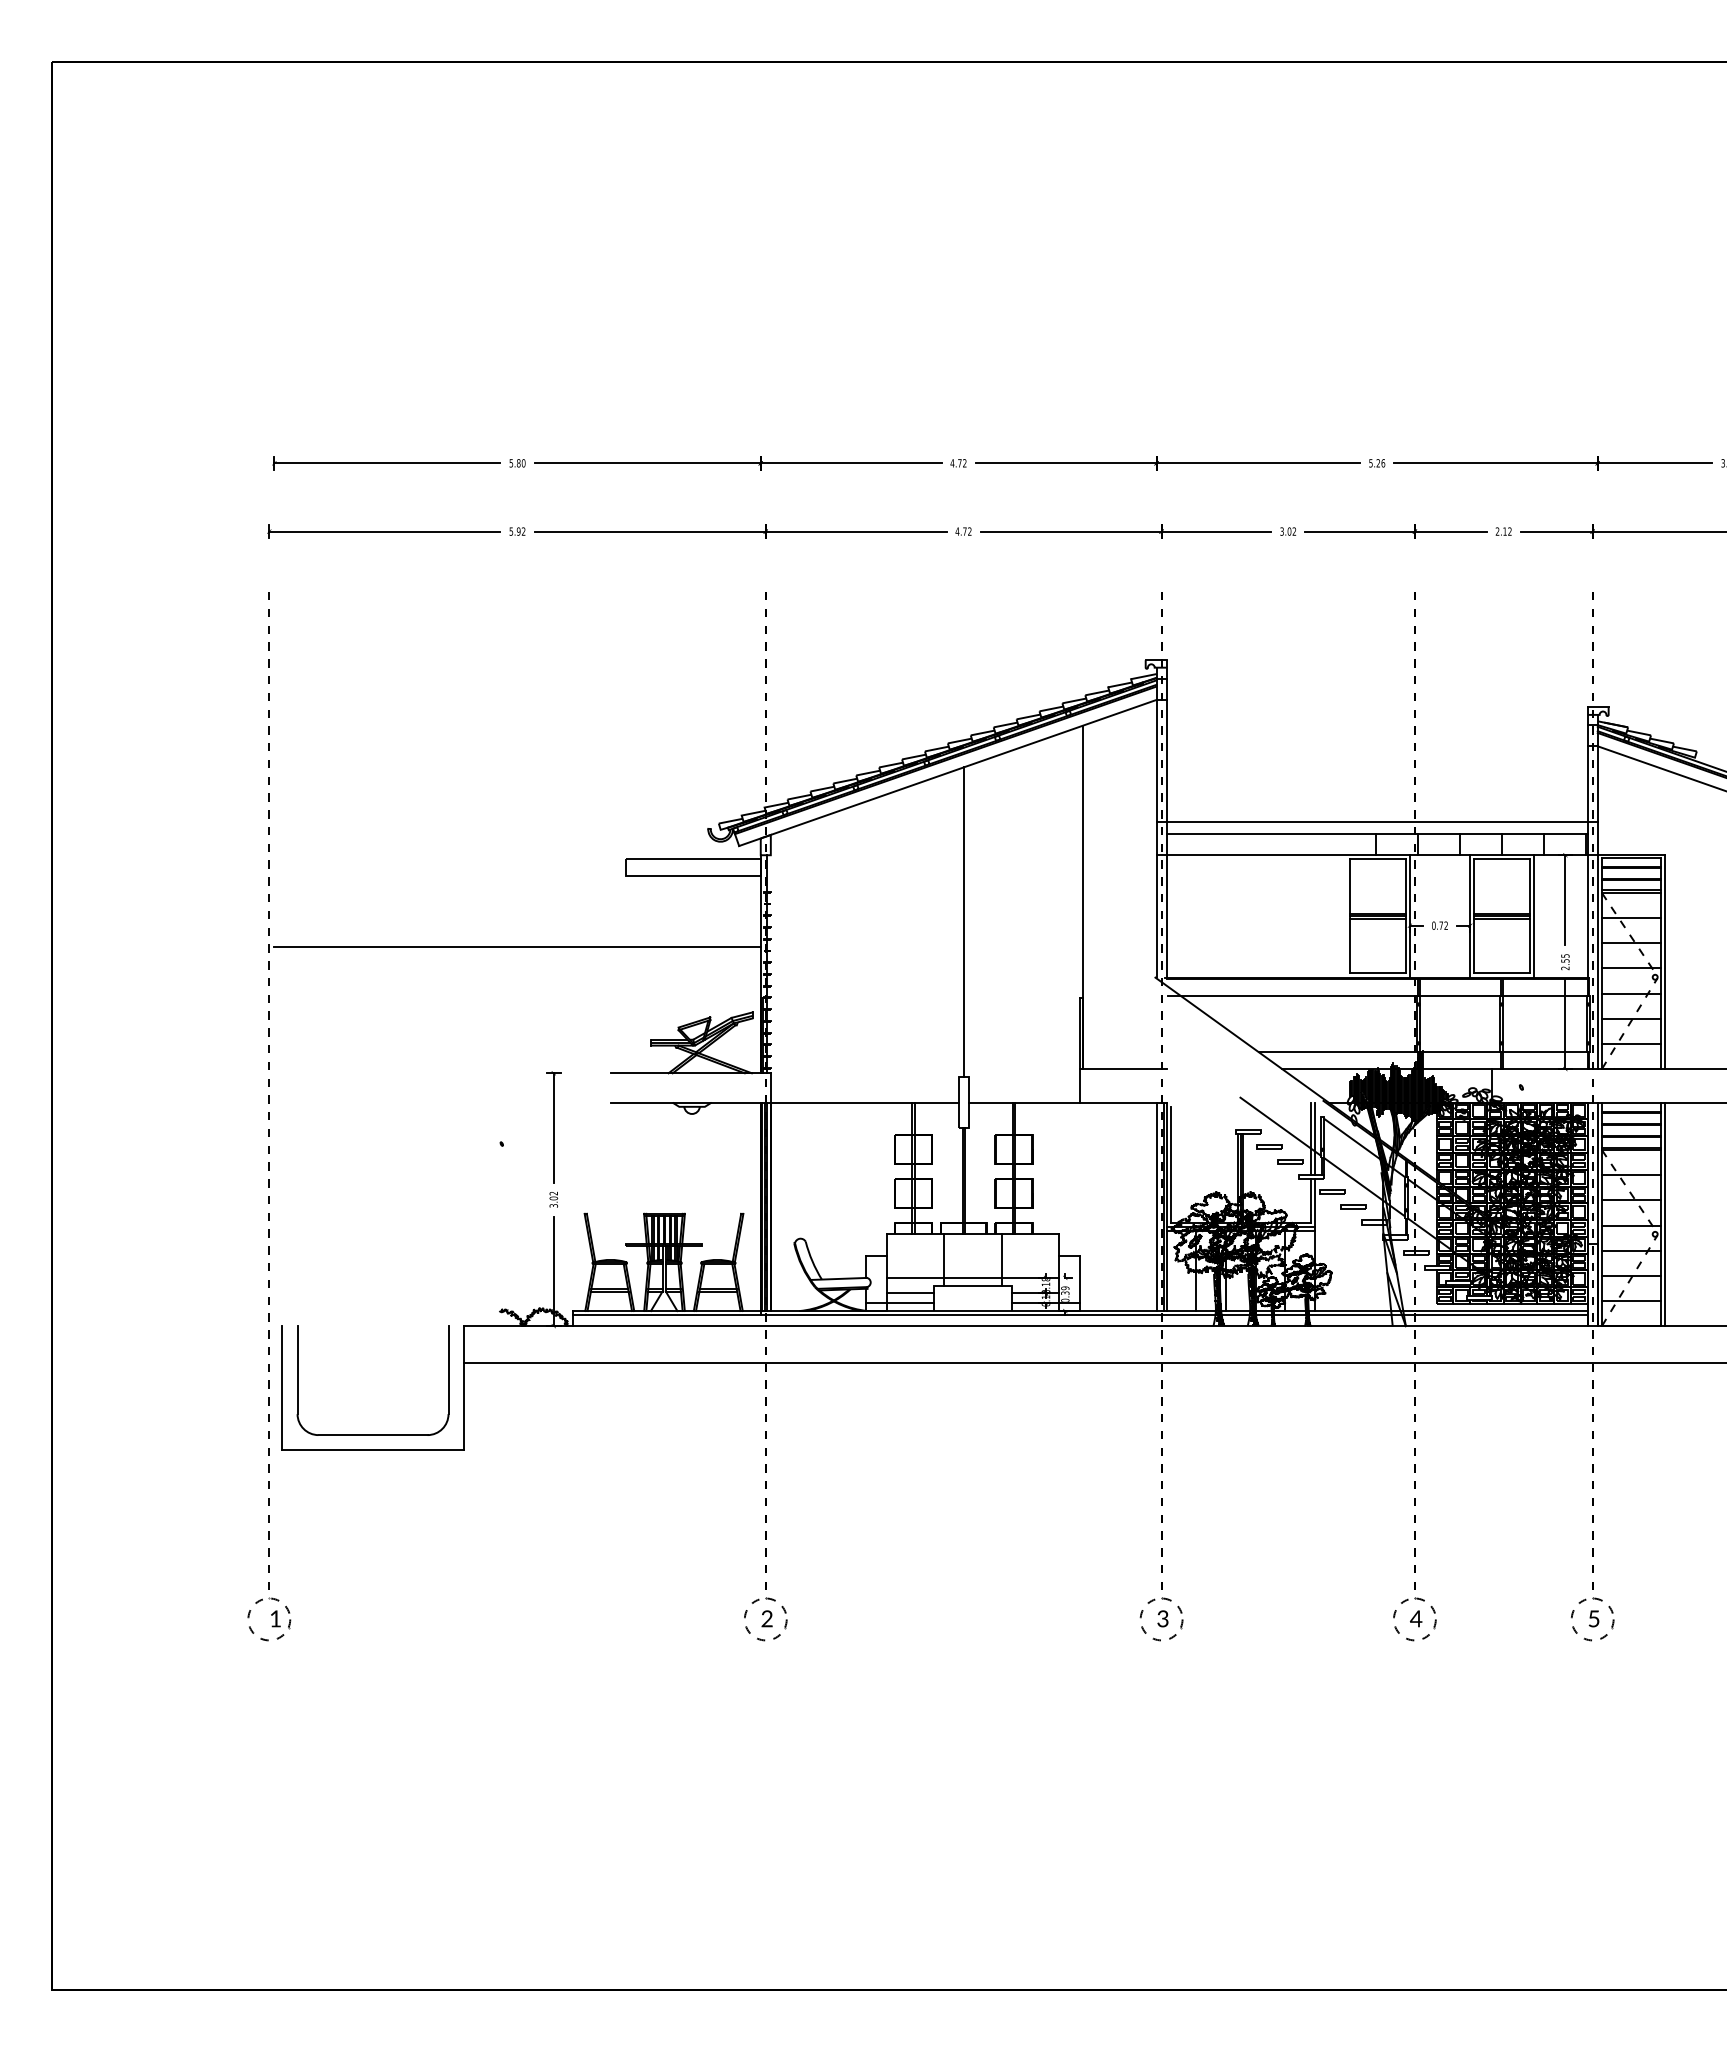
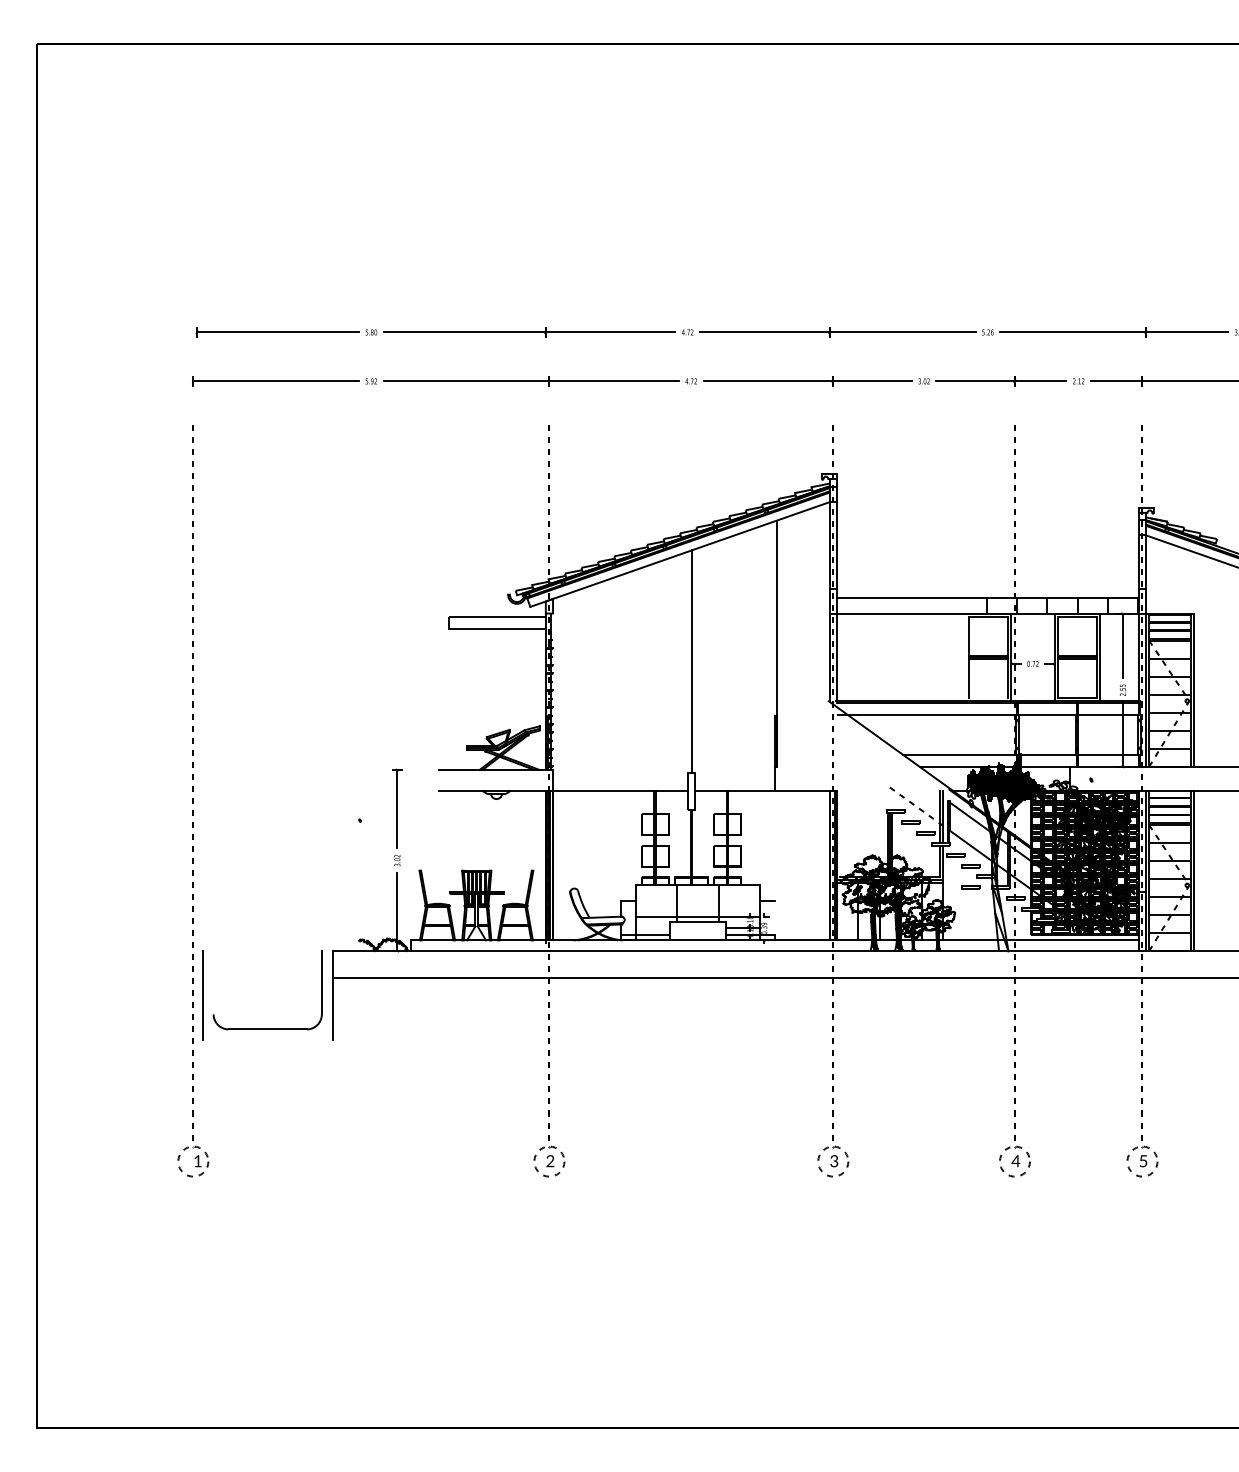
line: (1376, 821) -> (987, 589), removed
line: (517, 946) -> (371, 678), removed
line: (1377, 973) -> (988, 698), removed
line: (1123, 1069) -> (805, 767), removed
line: (1280, 1126) -> (918, 808), solid -> dashed
line: (1170, 1164) -> (839, 835), removed
part: (1353, 1236) -> (970, 886), added
line: (1080, 1279) -> (775, 917), removed
line: (910, 1293) -> (653, 927), removed
line: (1079, 1315) -> (774, 943), removed
line: (297, 1370) -> (213, 983), removed
line: (372, 1450) -> (267, 1040), removed

